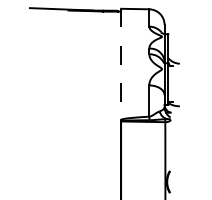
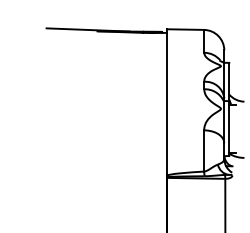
line: (121, 64) -> (167, 102), dashed -> solid

